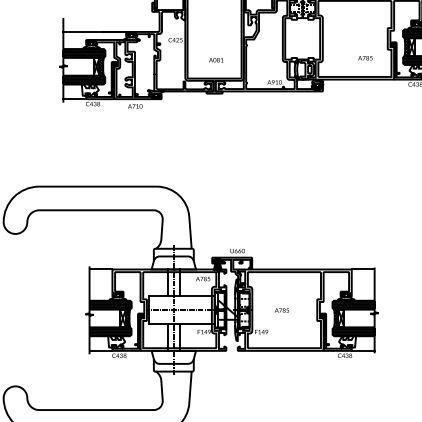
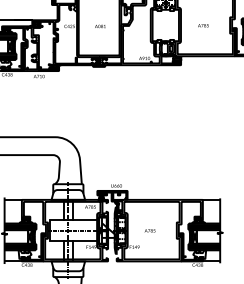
text: (365, 58) -> (203, 25), moved
text: (216, 60) -> (100, 26), moved

